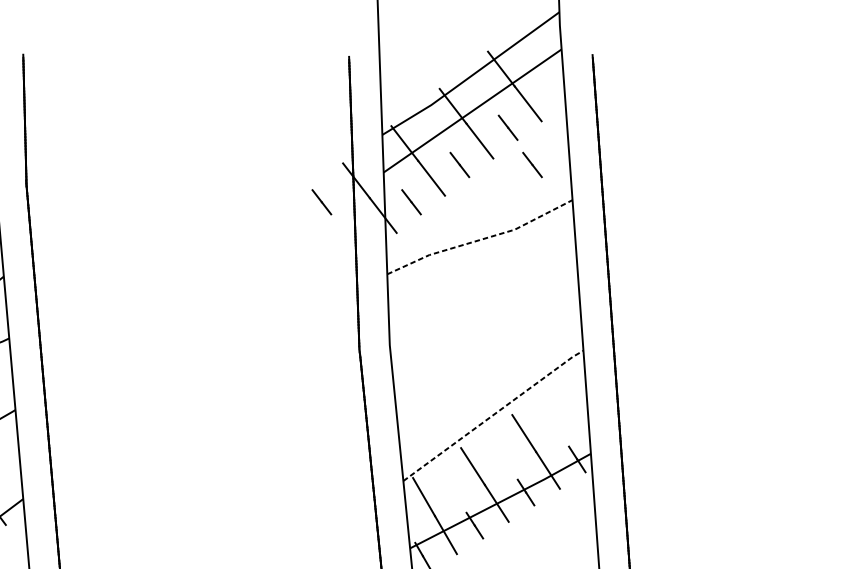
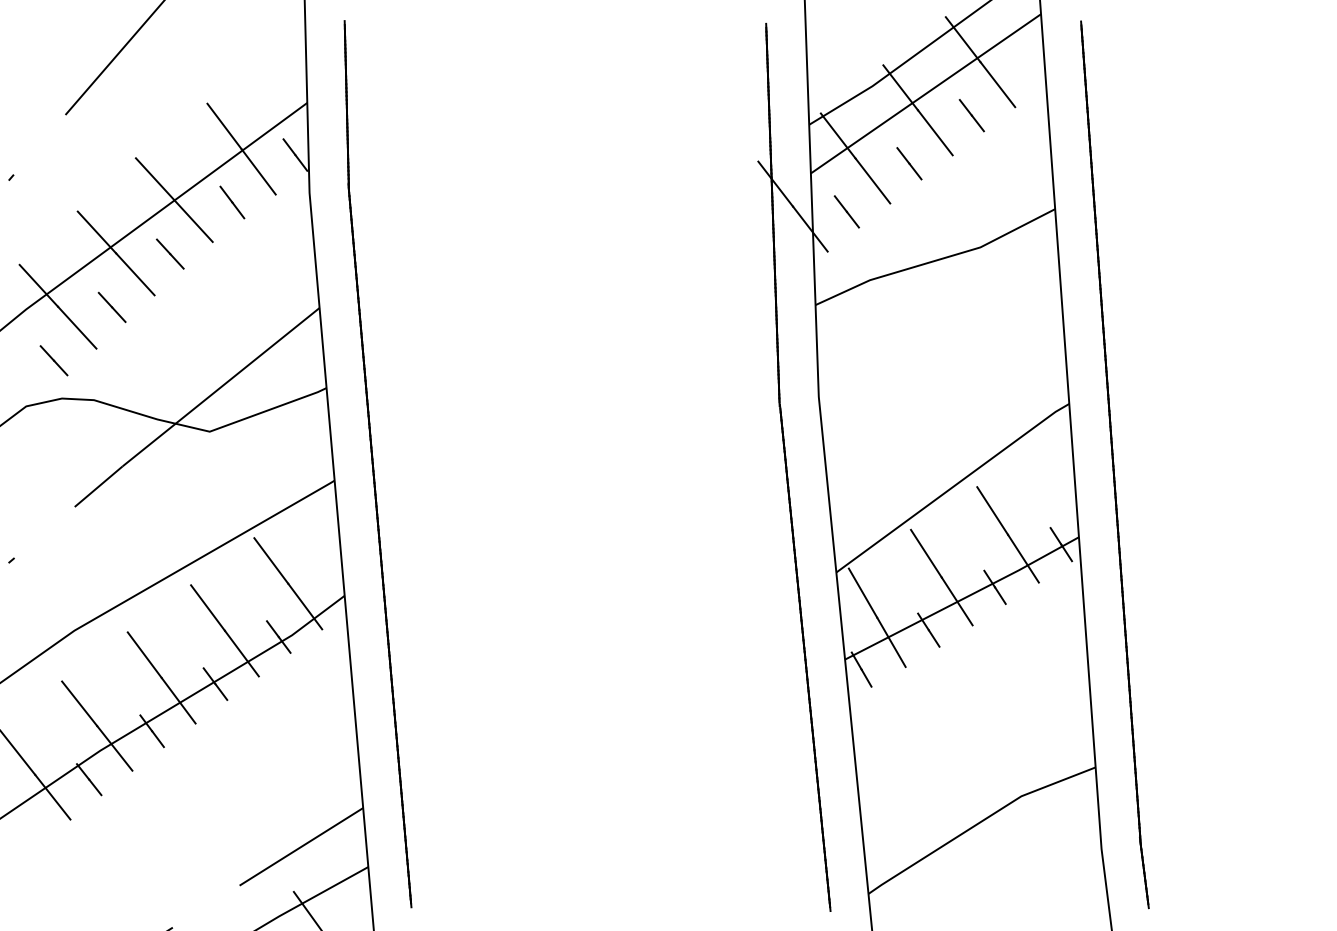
line: (532, 164) -> (1003, 163), removed
line: (321, 201) -> (730, 211), removed
line: (480, 239) -> (936, 260), dashed -> solid
line: (493, 414) -> (953, 486), dashed -> solid

